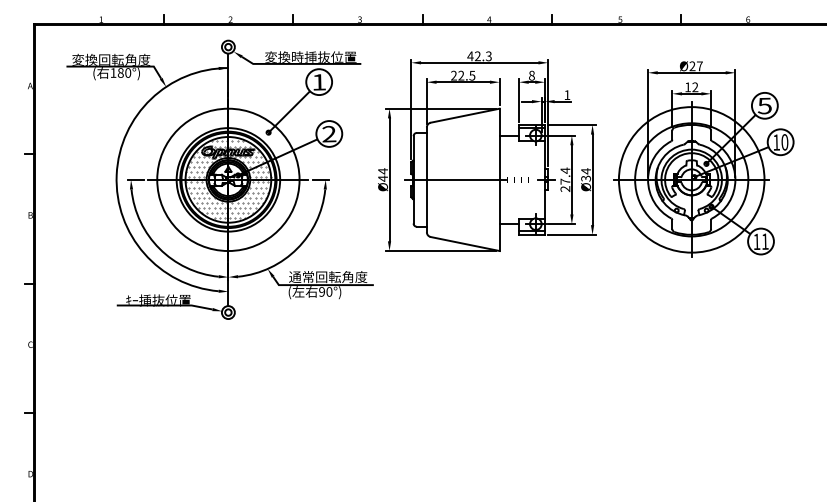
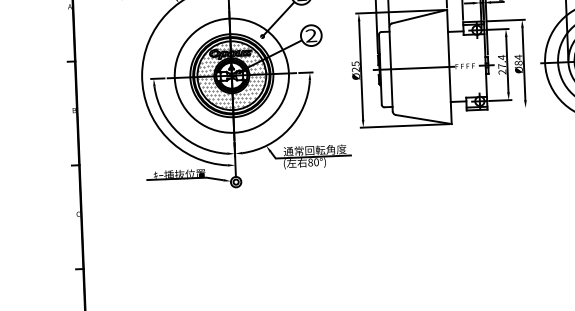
text: (382, 174) -> (355, 66), Ø44 -> Ø25
text: (585, 178) -> (518, 63), Ø34 -> Ø84
line: (571, 234) -> (508, 108), removed
text: (322, 291) -> (310, 162), 90°) -> 80°)

